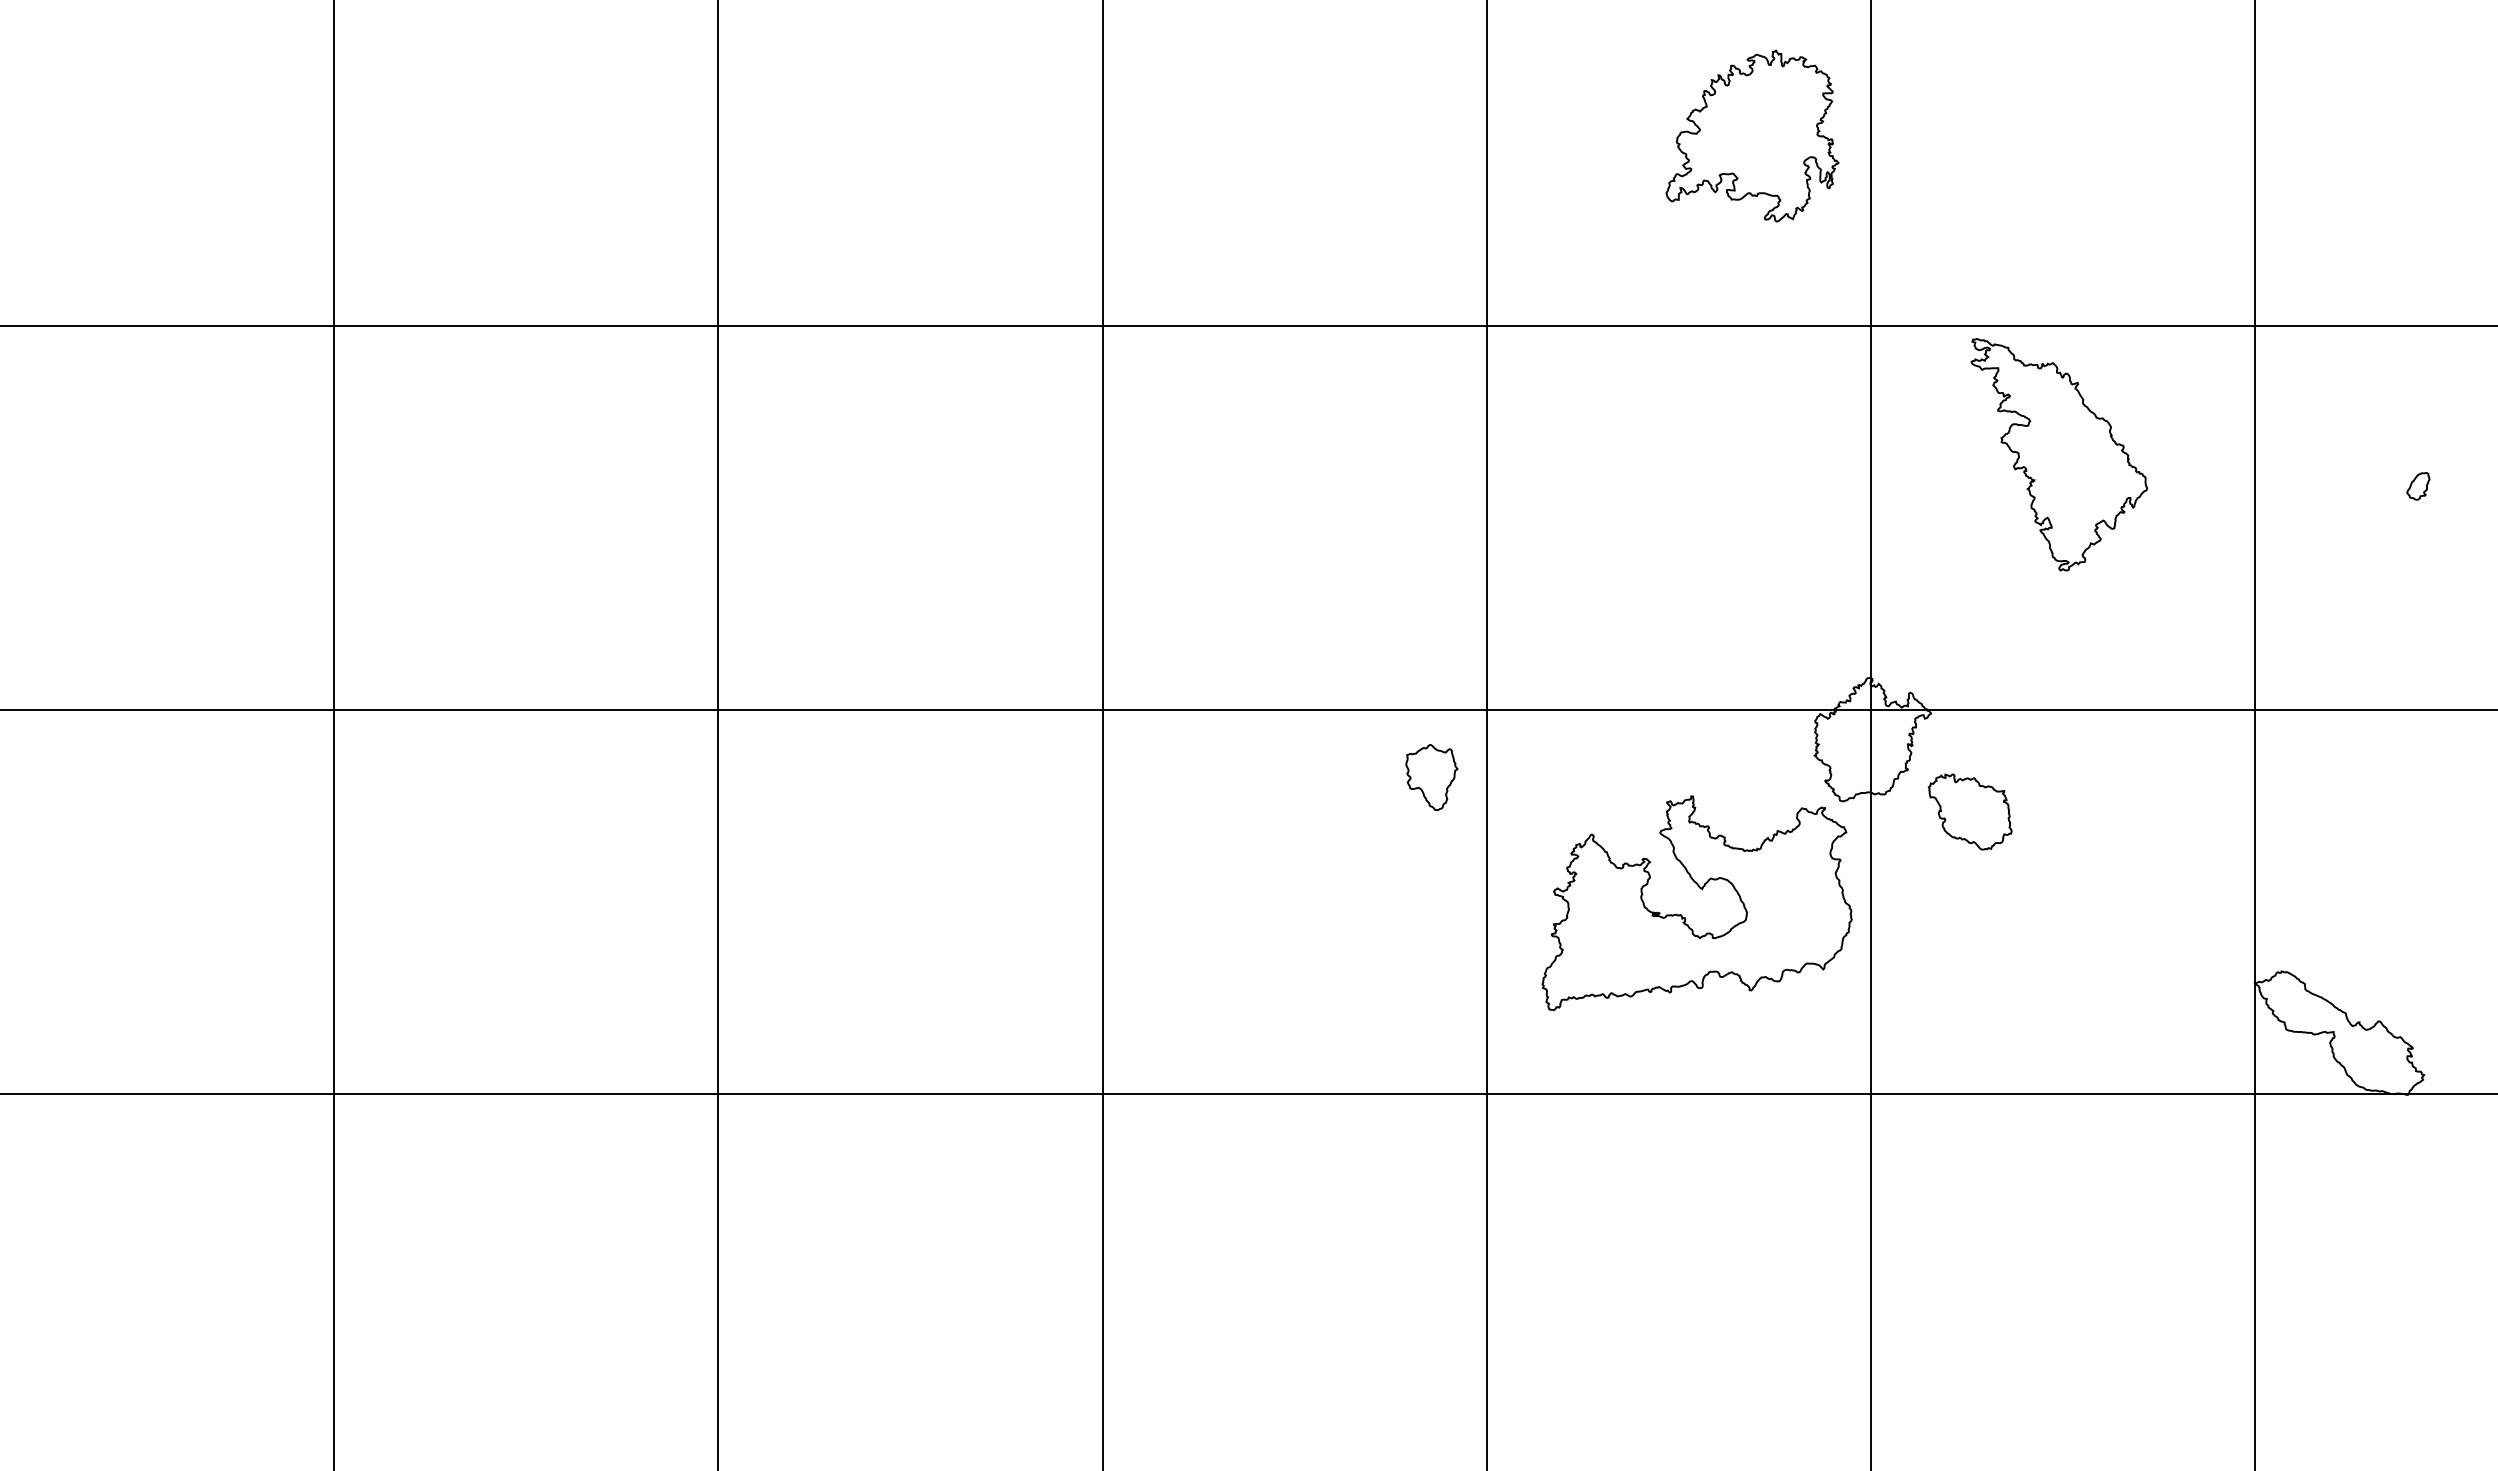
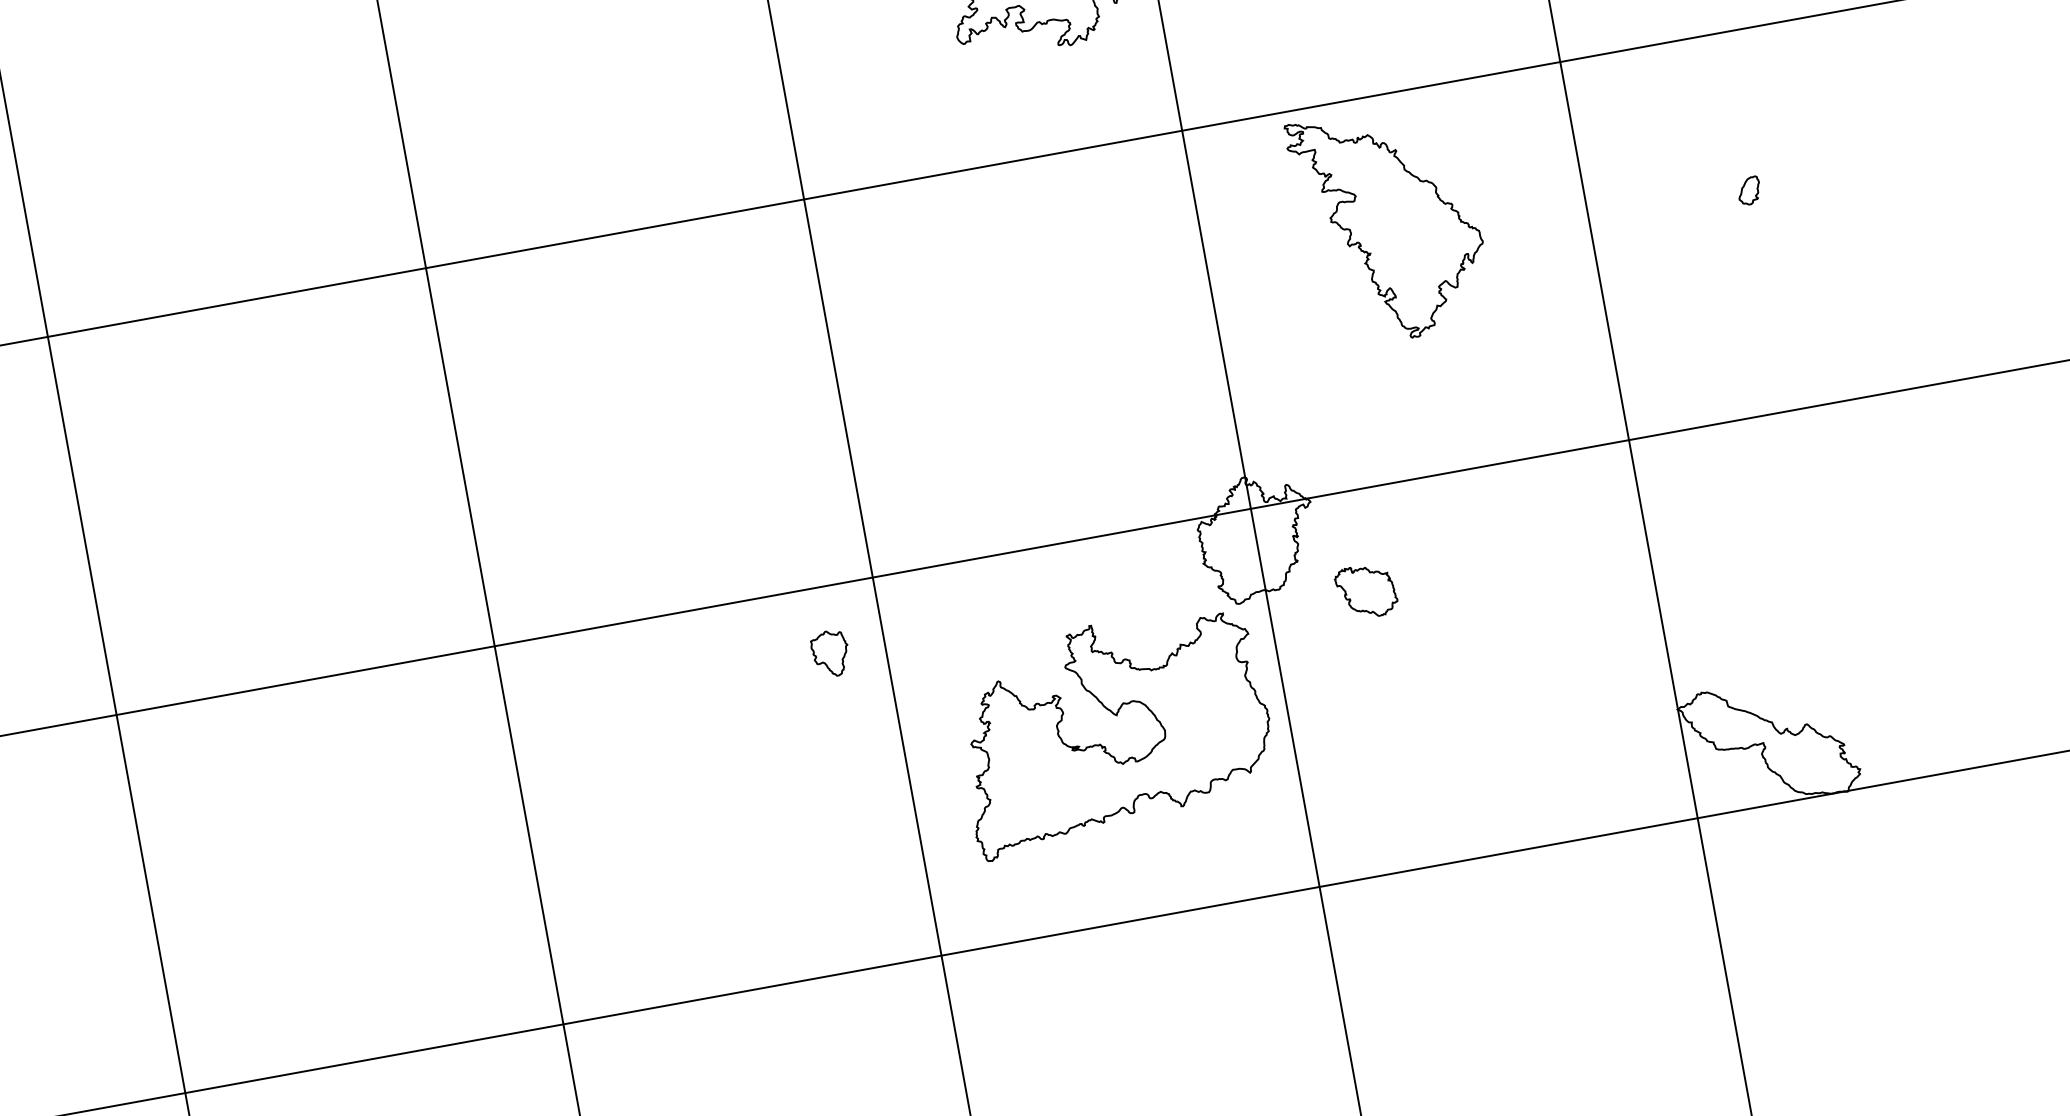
part: (1431, 777) -> (830, 653), size x0.7
part: (1969, 811) -> (1365, 591), size x0.7

